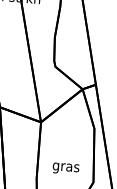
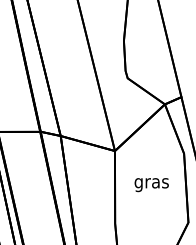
text: (65, 169) -> (151, 185), moved

